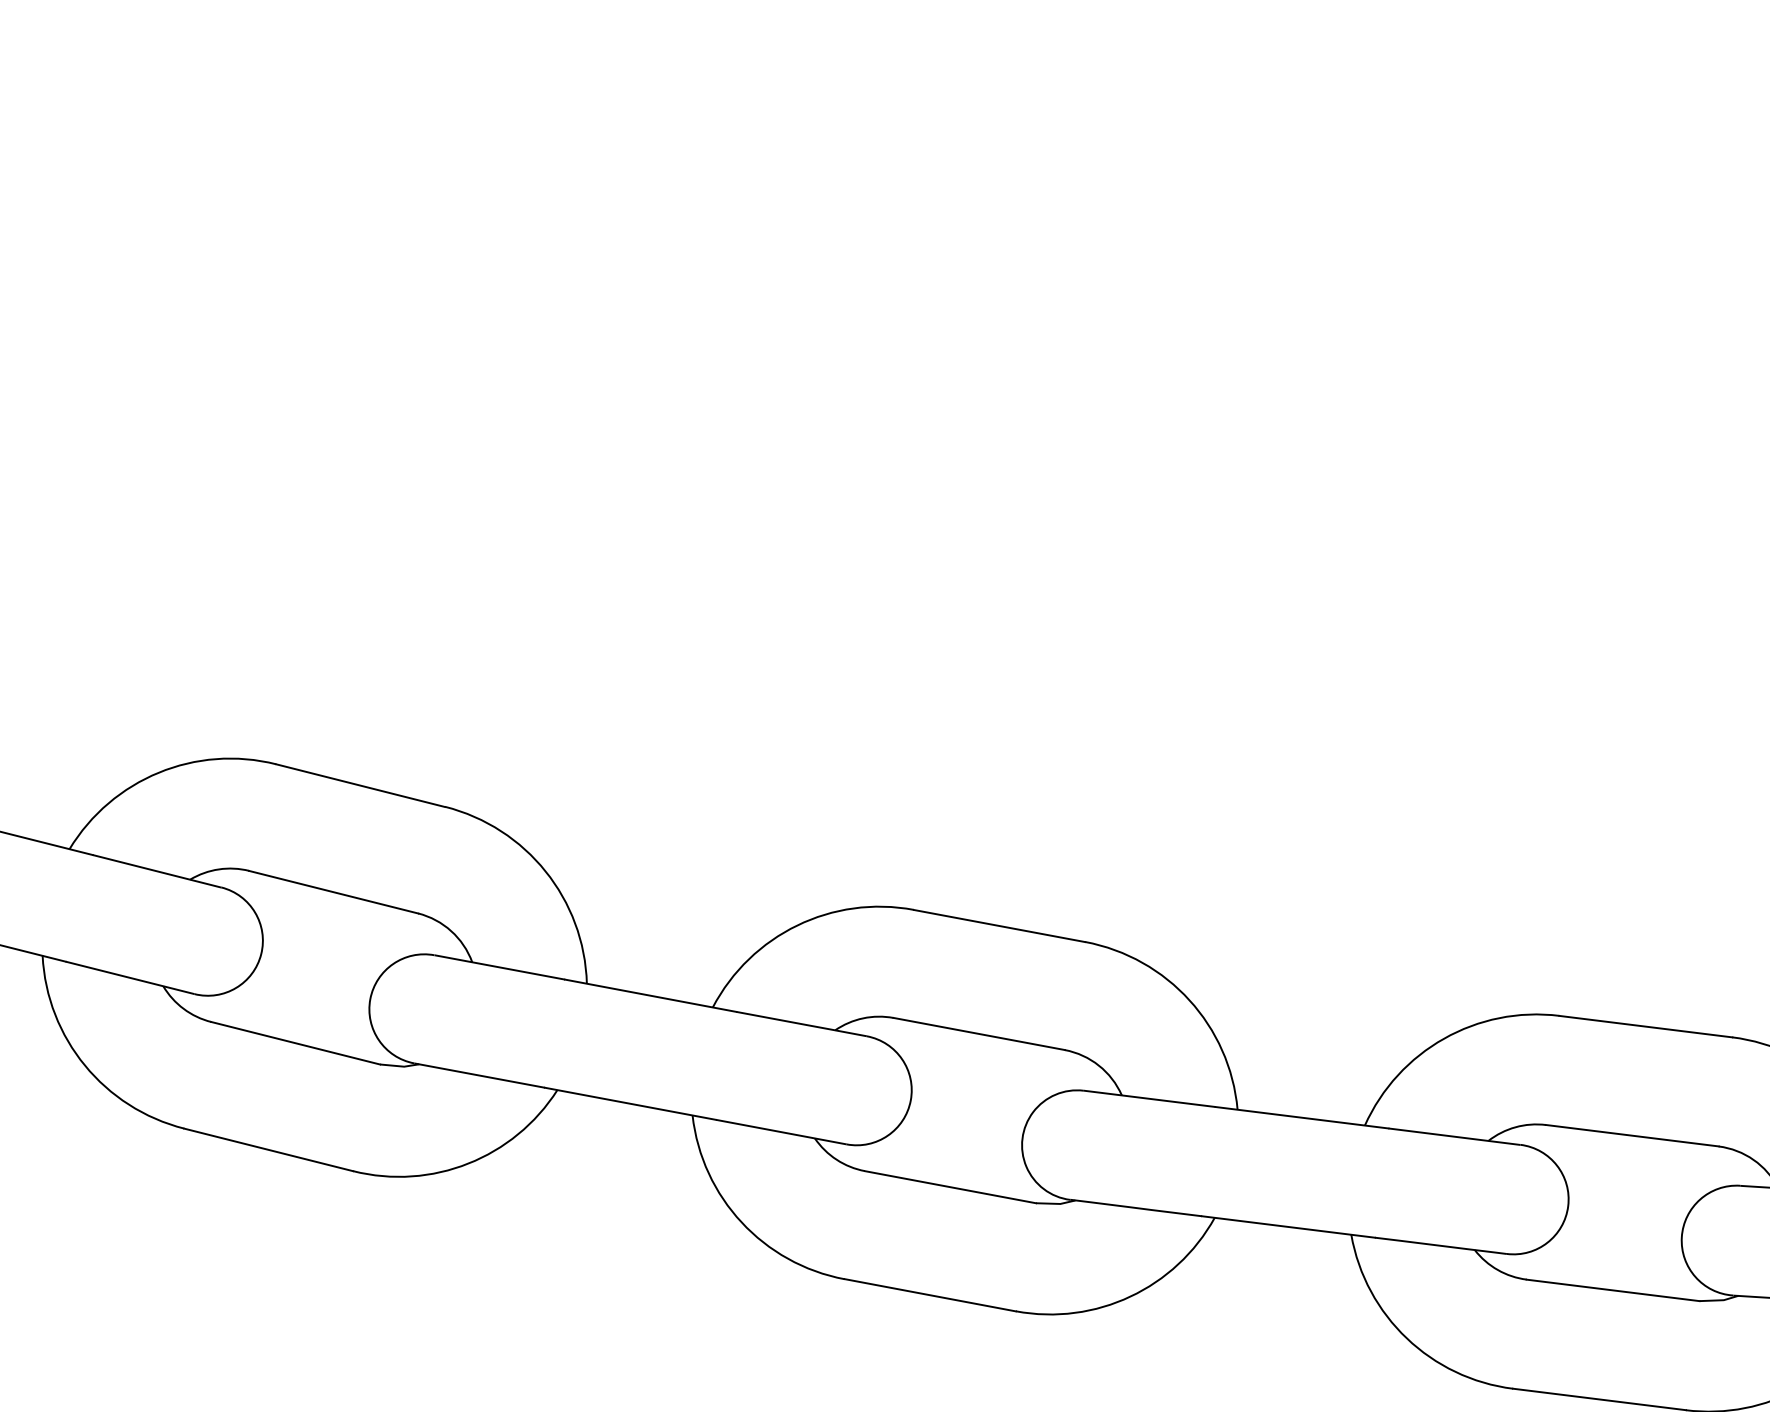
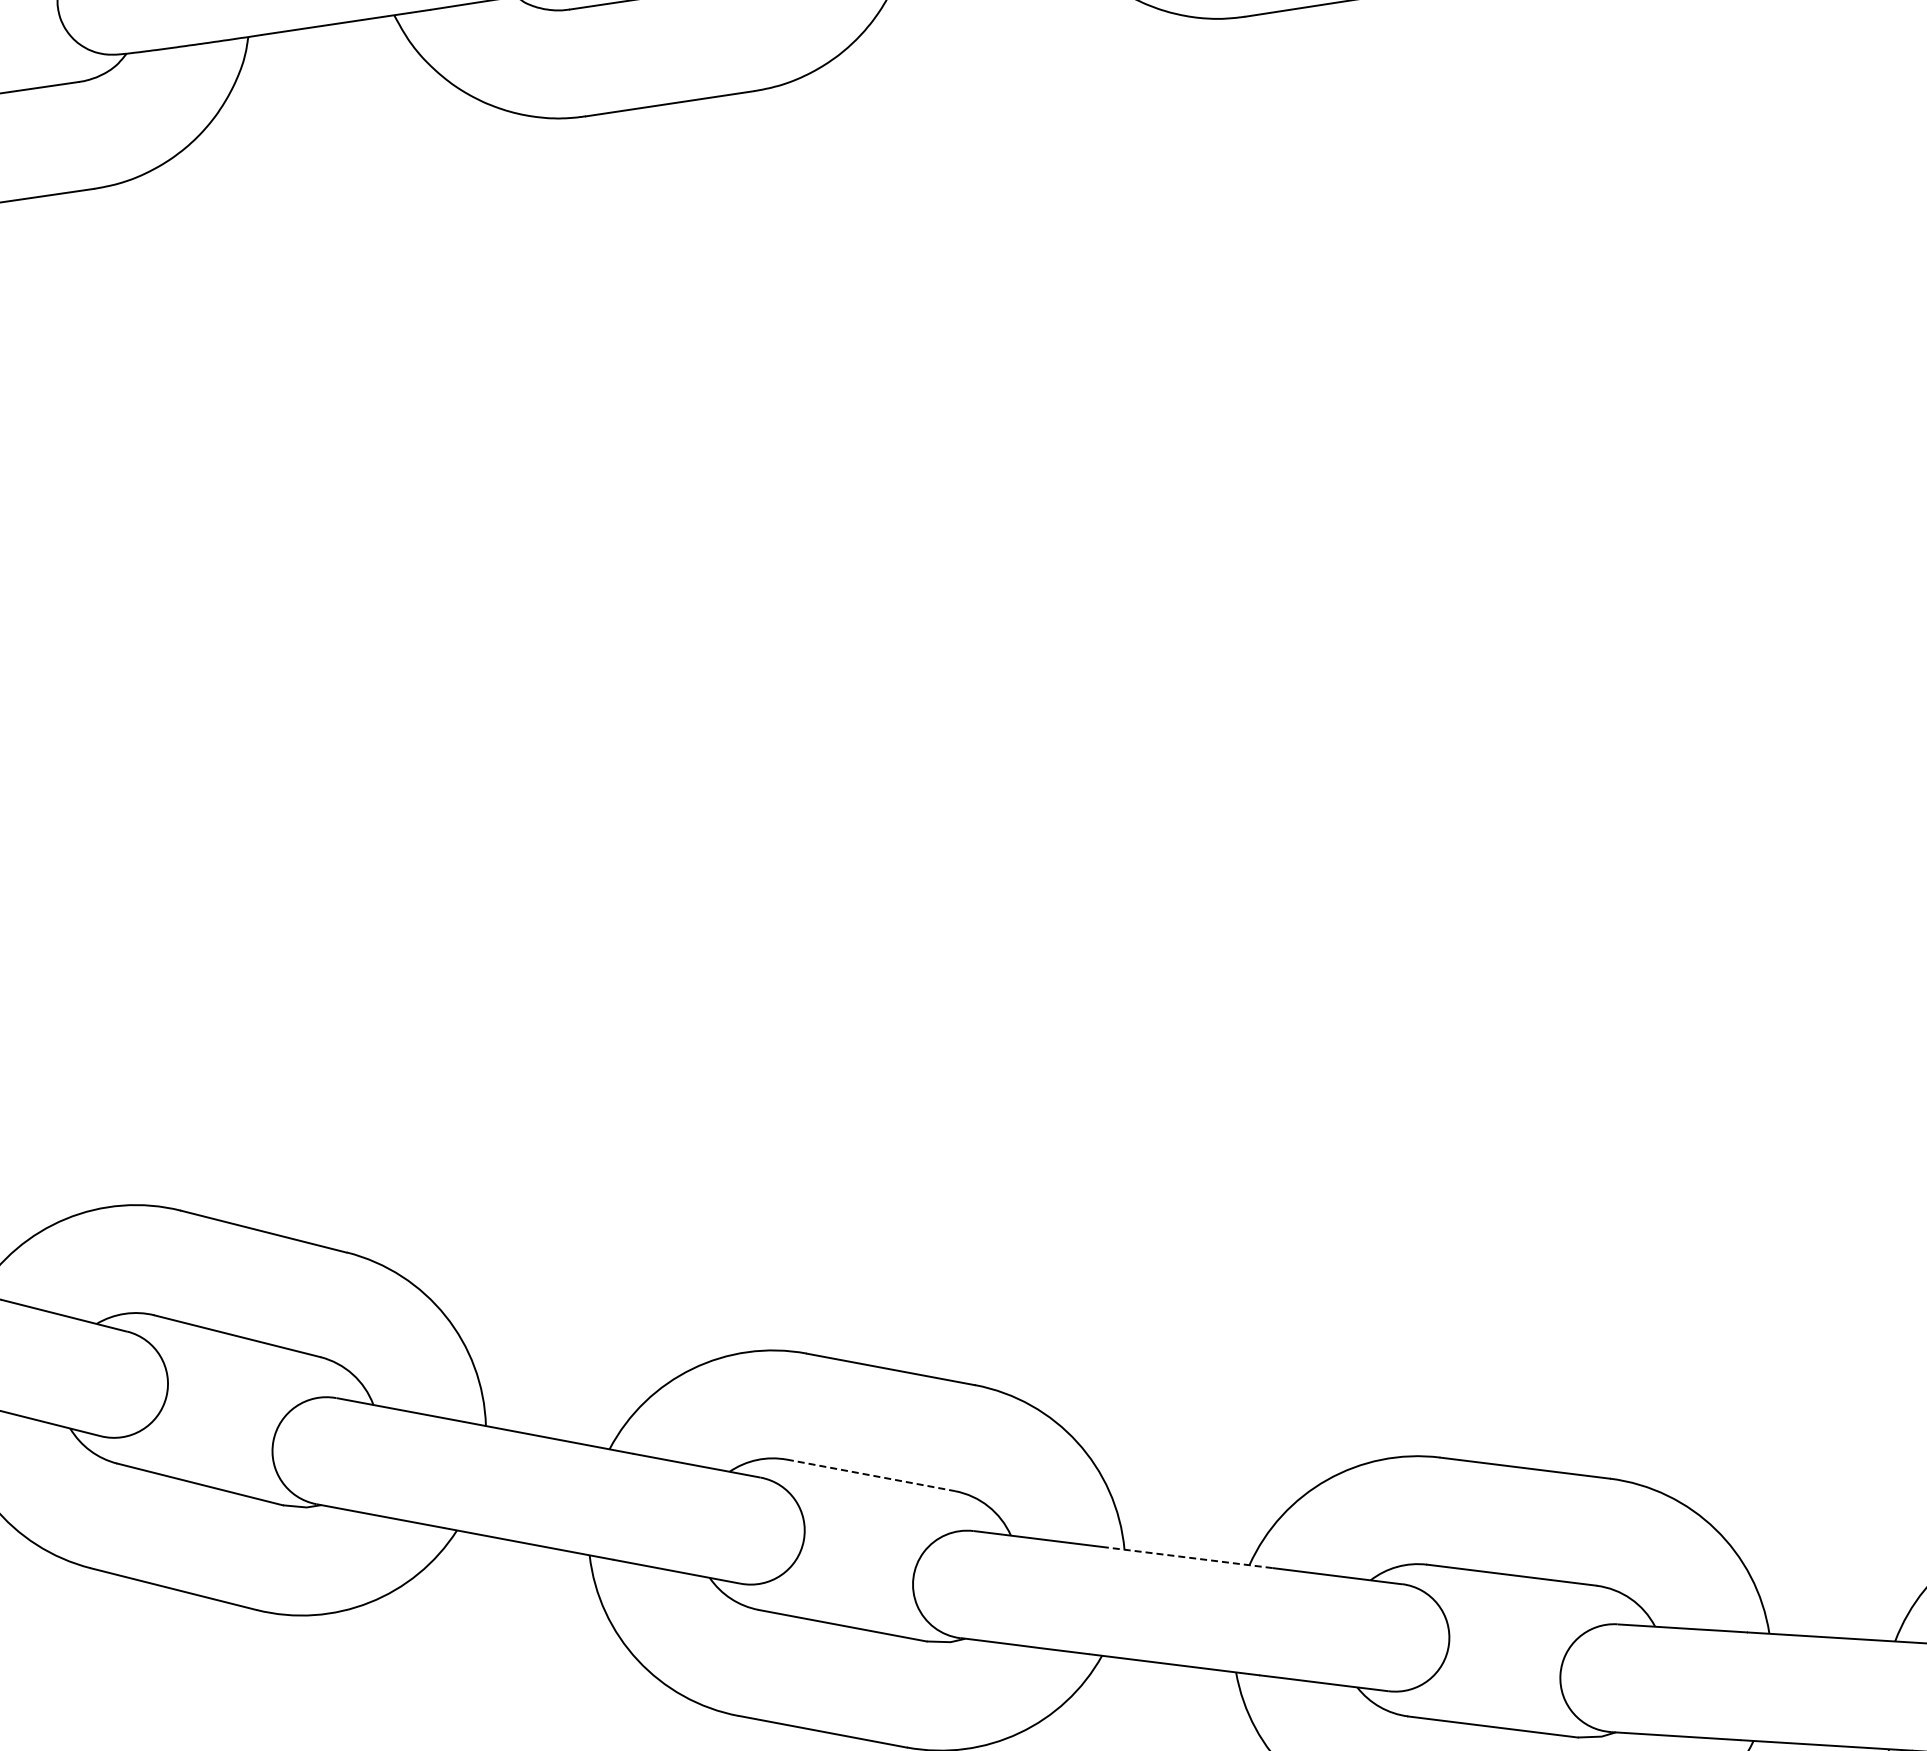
line: (979, 1034) -> (871, 1475), solid -> dashed
line: (1301, 1117) -> (1187, 1557), solid -> dashed

